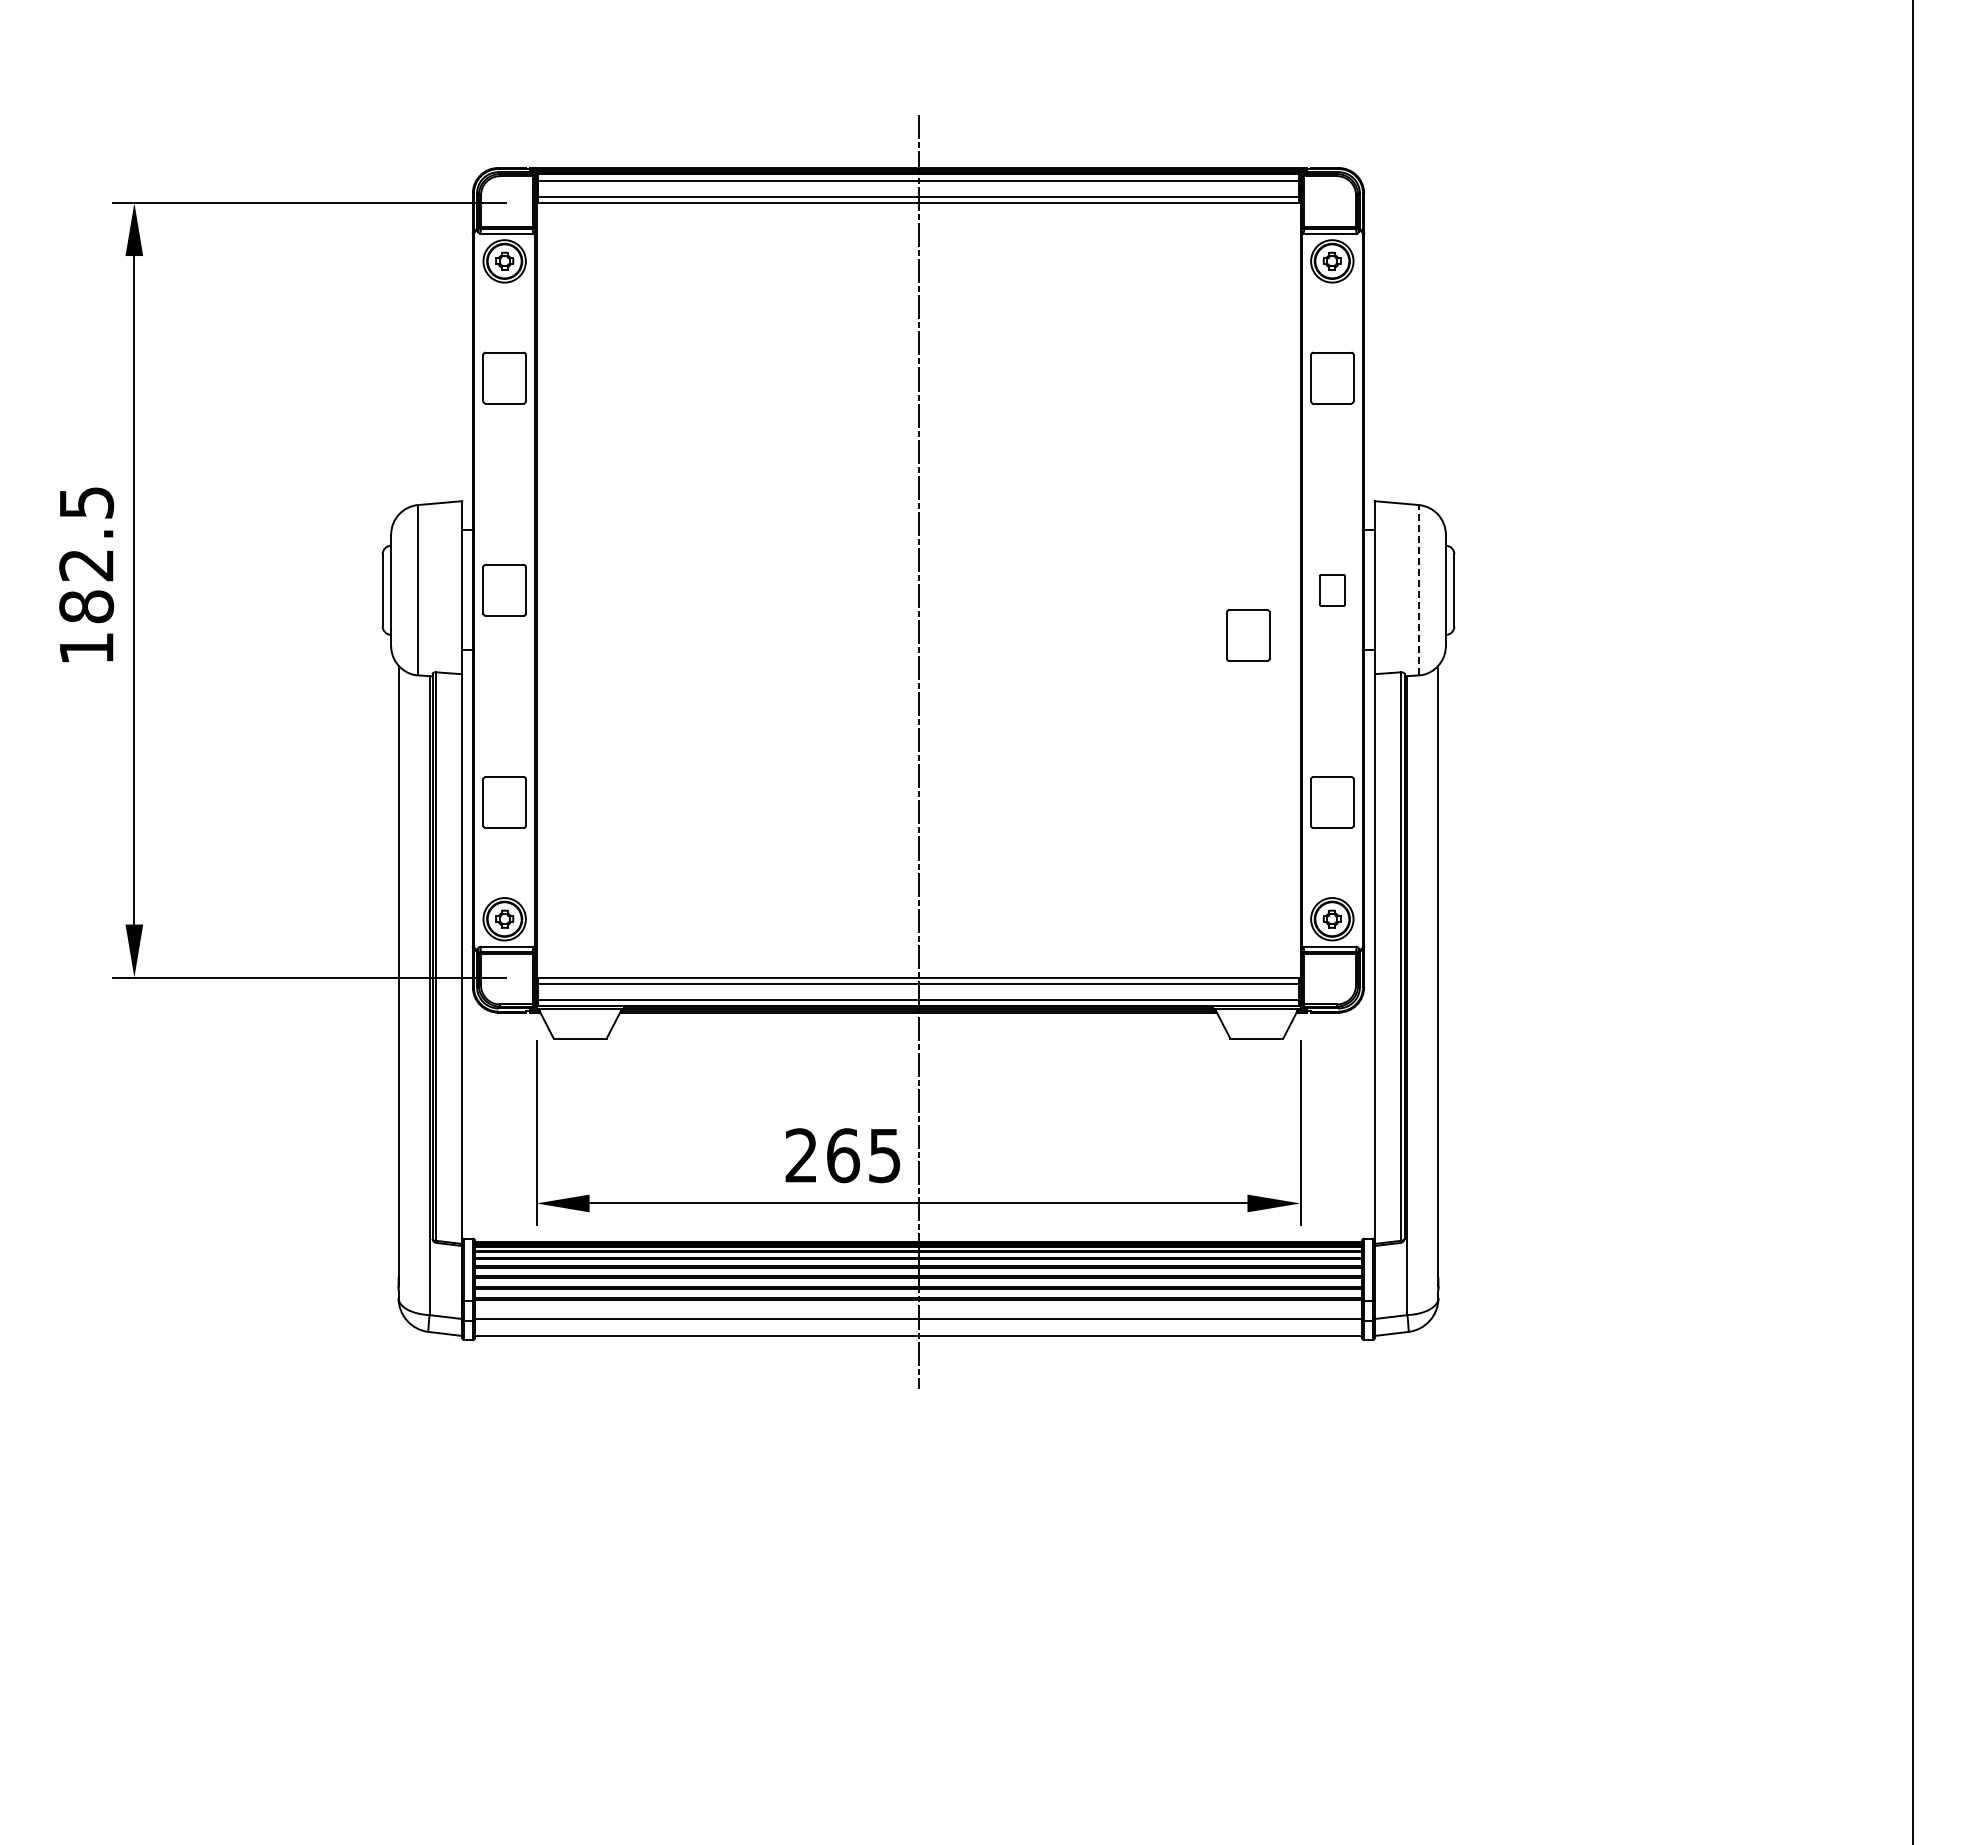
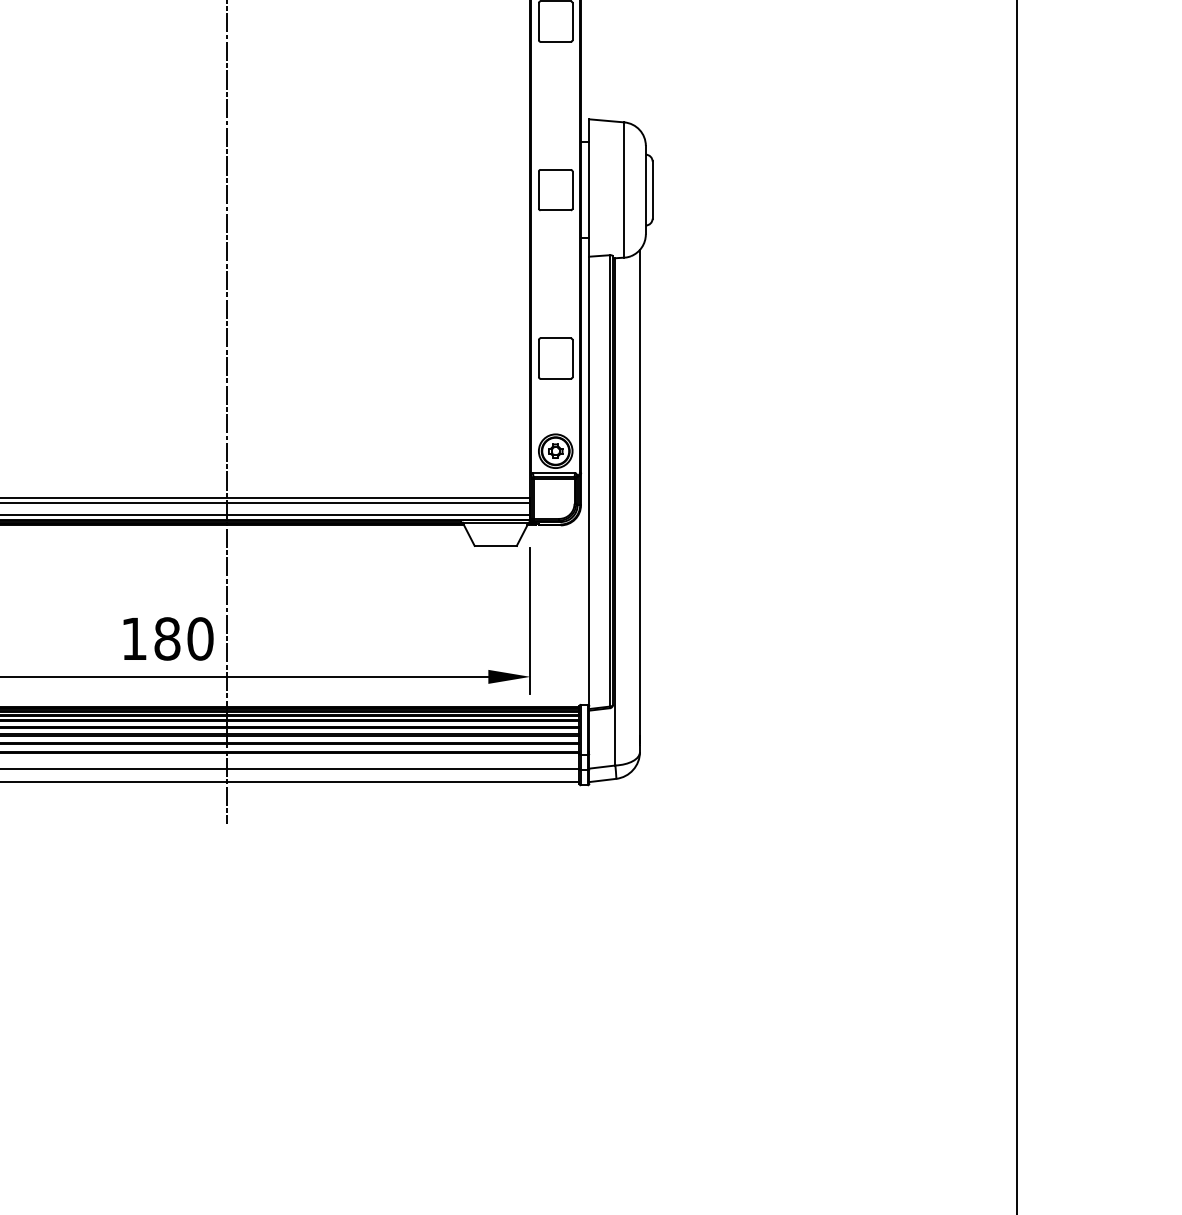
line: (1418, 589) -> (624, 189), dashed -> solid
part: (1332, 590) -> (555, 190), size x1.67
part: (1248, 635) -> (489, 225), removed
text: (843, 1155) -> (167, 638), 265 -> 180

